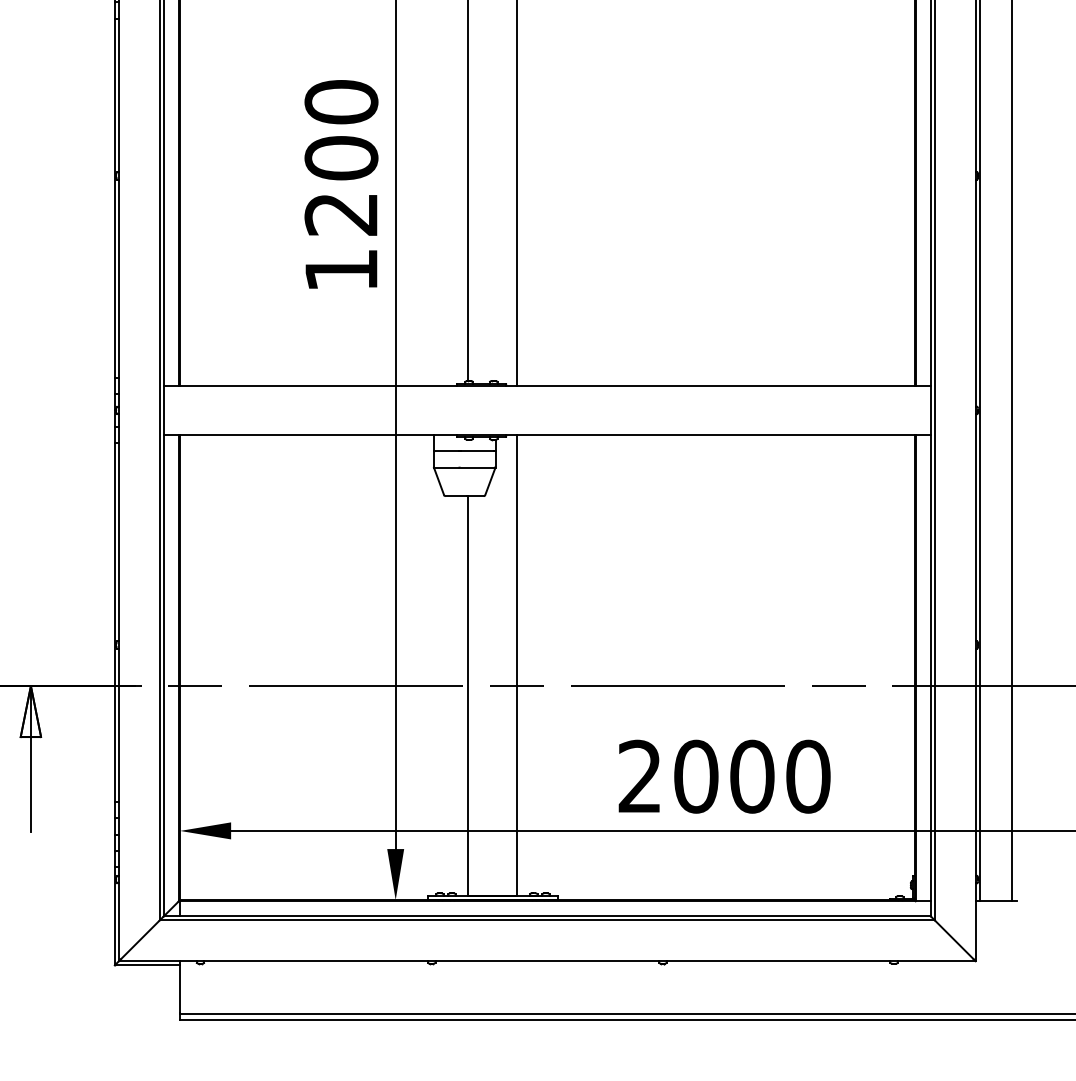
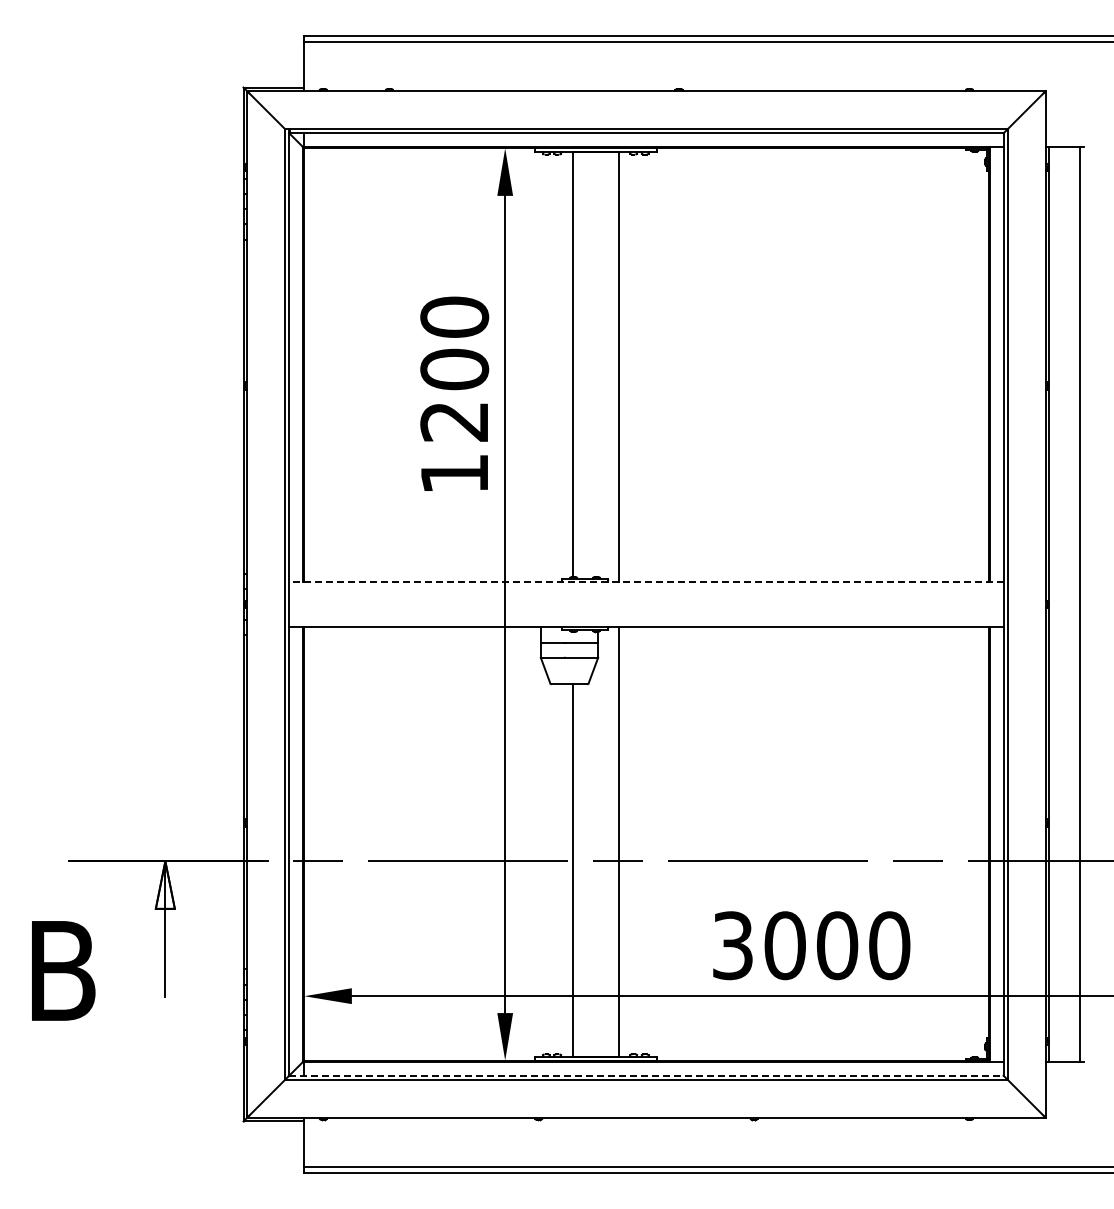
line: (546, 385) -> (645, 581), solid -> dashed
text: (639, 776) -> (732, 945), 2000 -> 3000
line: (547, 916) -> (646, 1075), solid -> dashed

